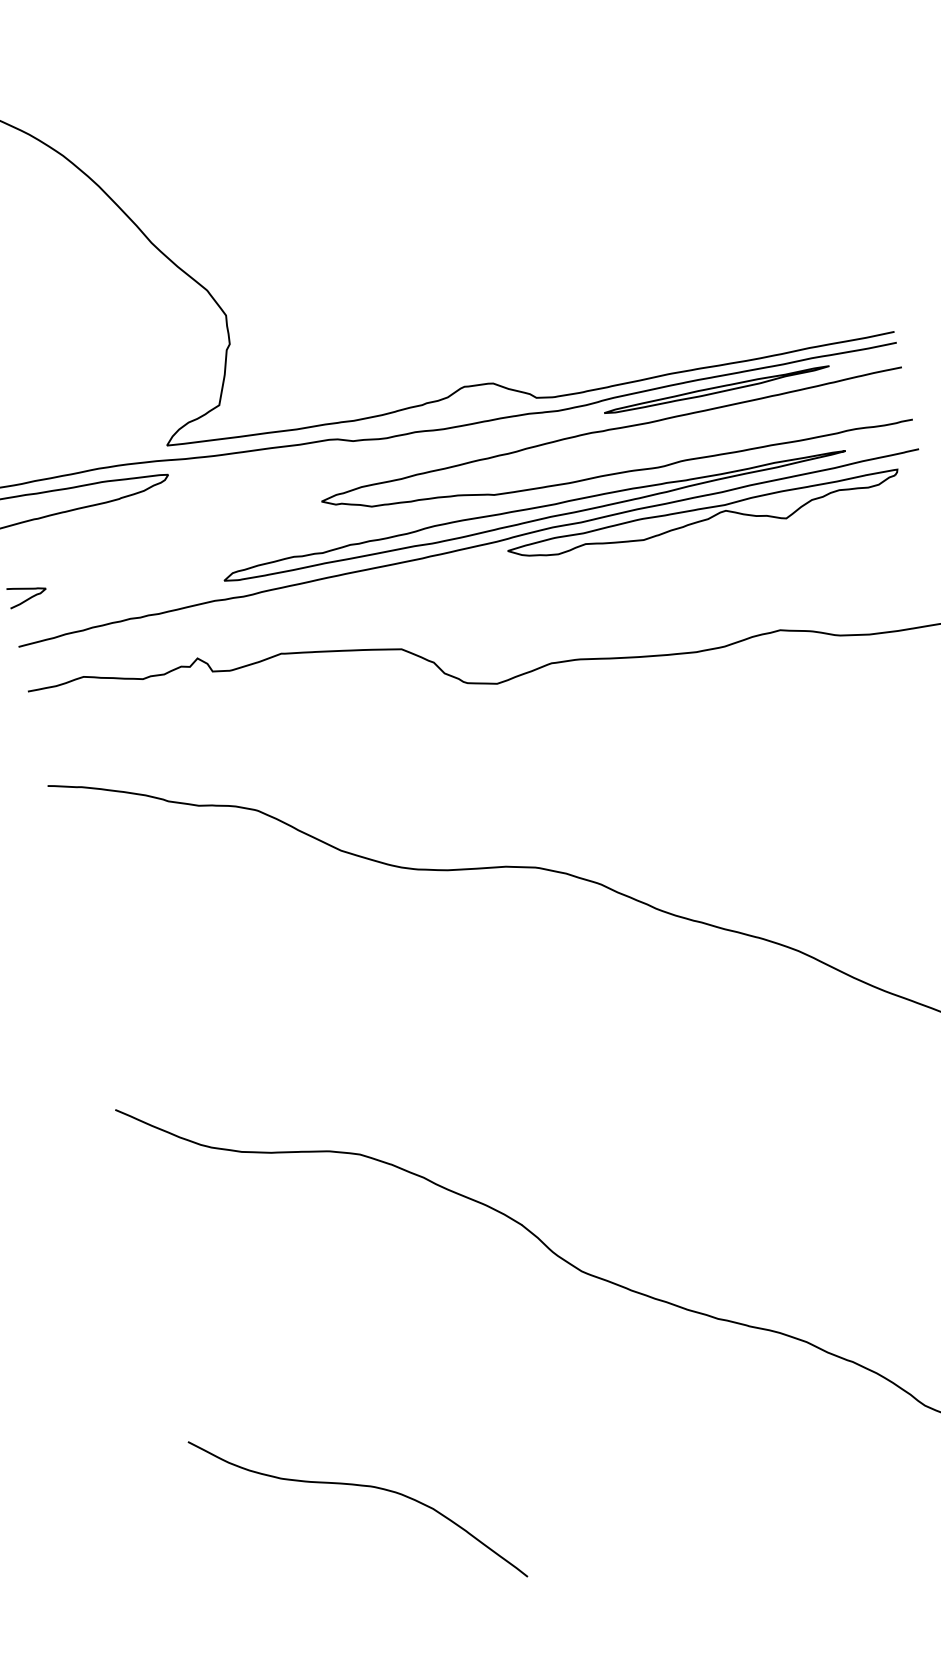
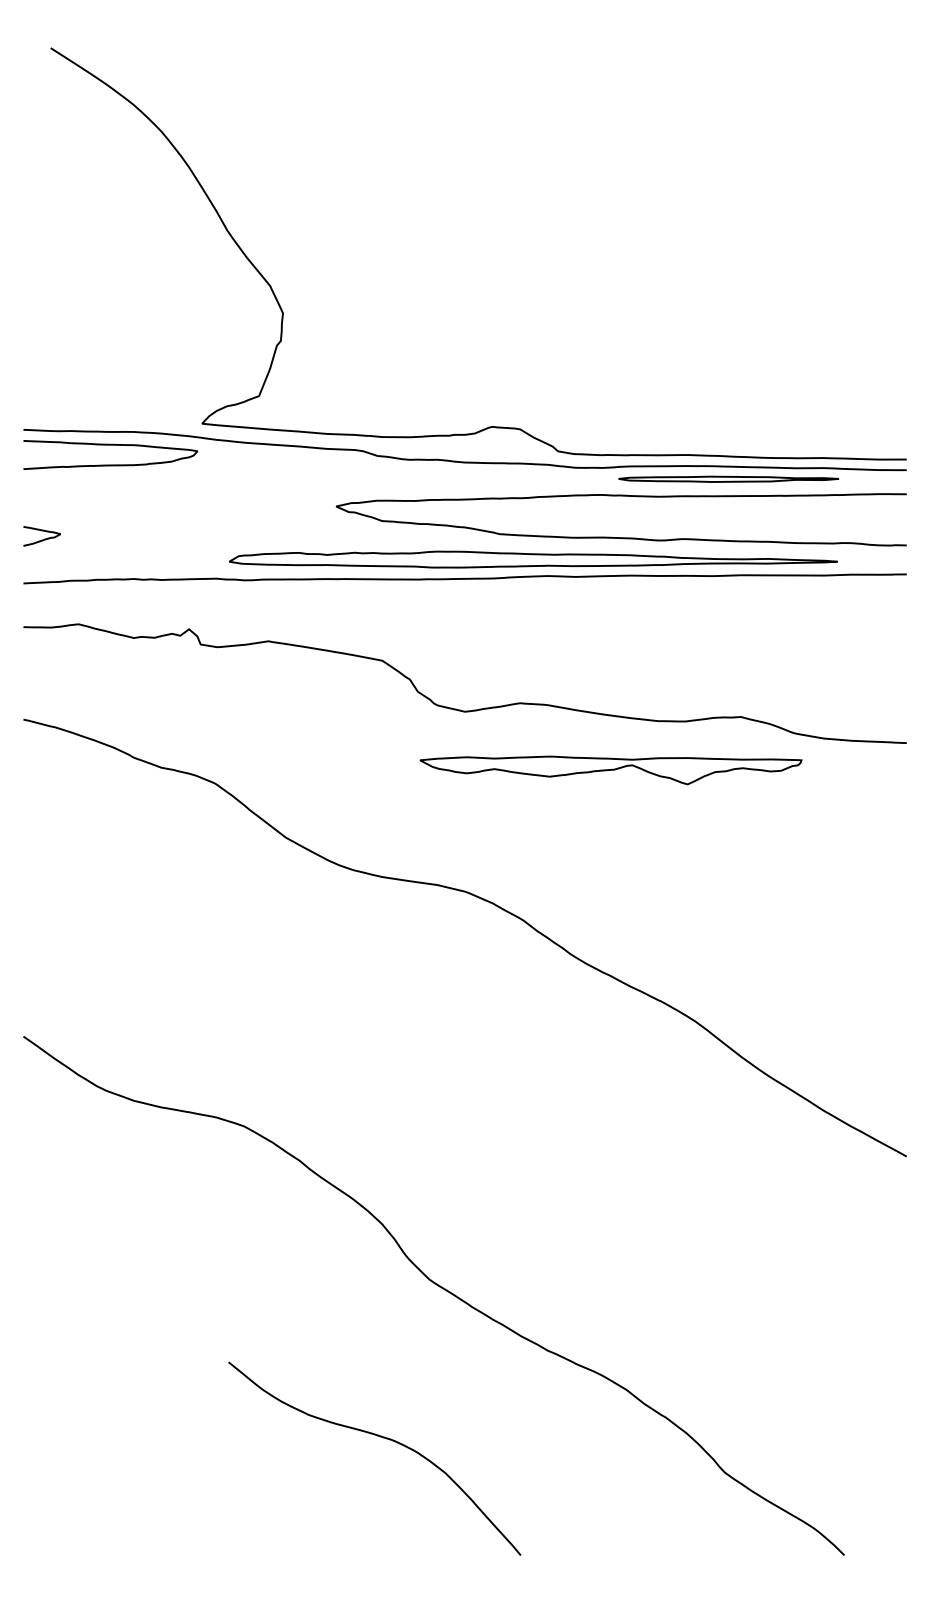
part: (704, 520) -> (610, 770), moved
curve: (359, 1486) -> (380, 1437), moved

